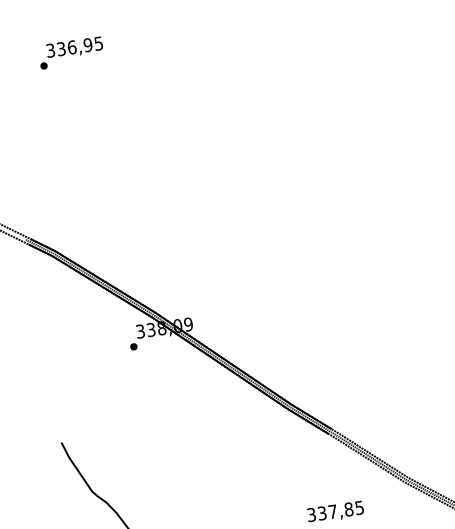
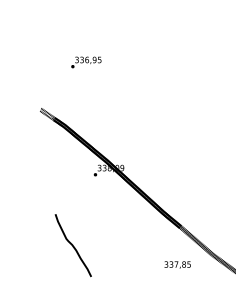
text: (71, 52) -> (86, 62), moved

